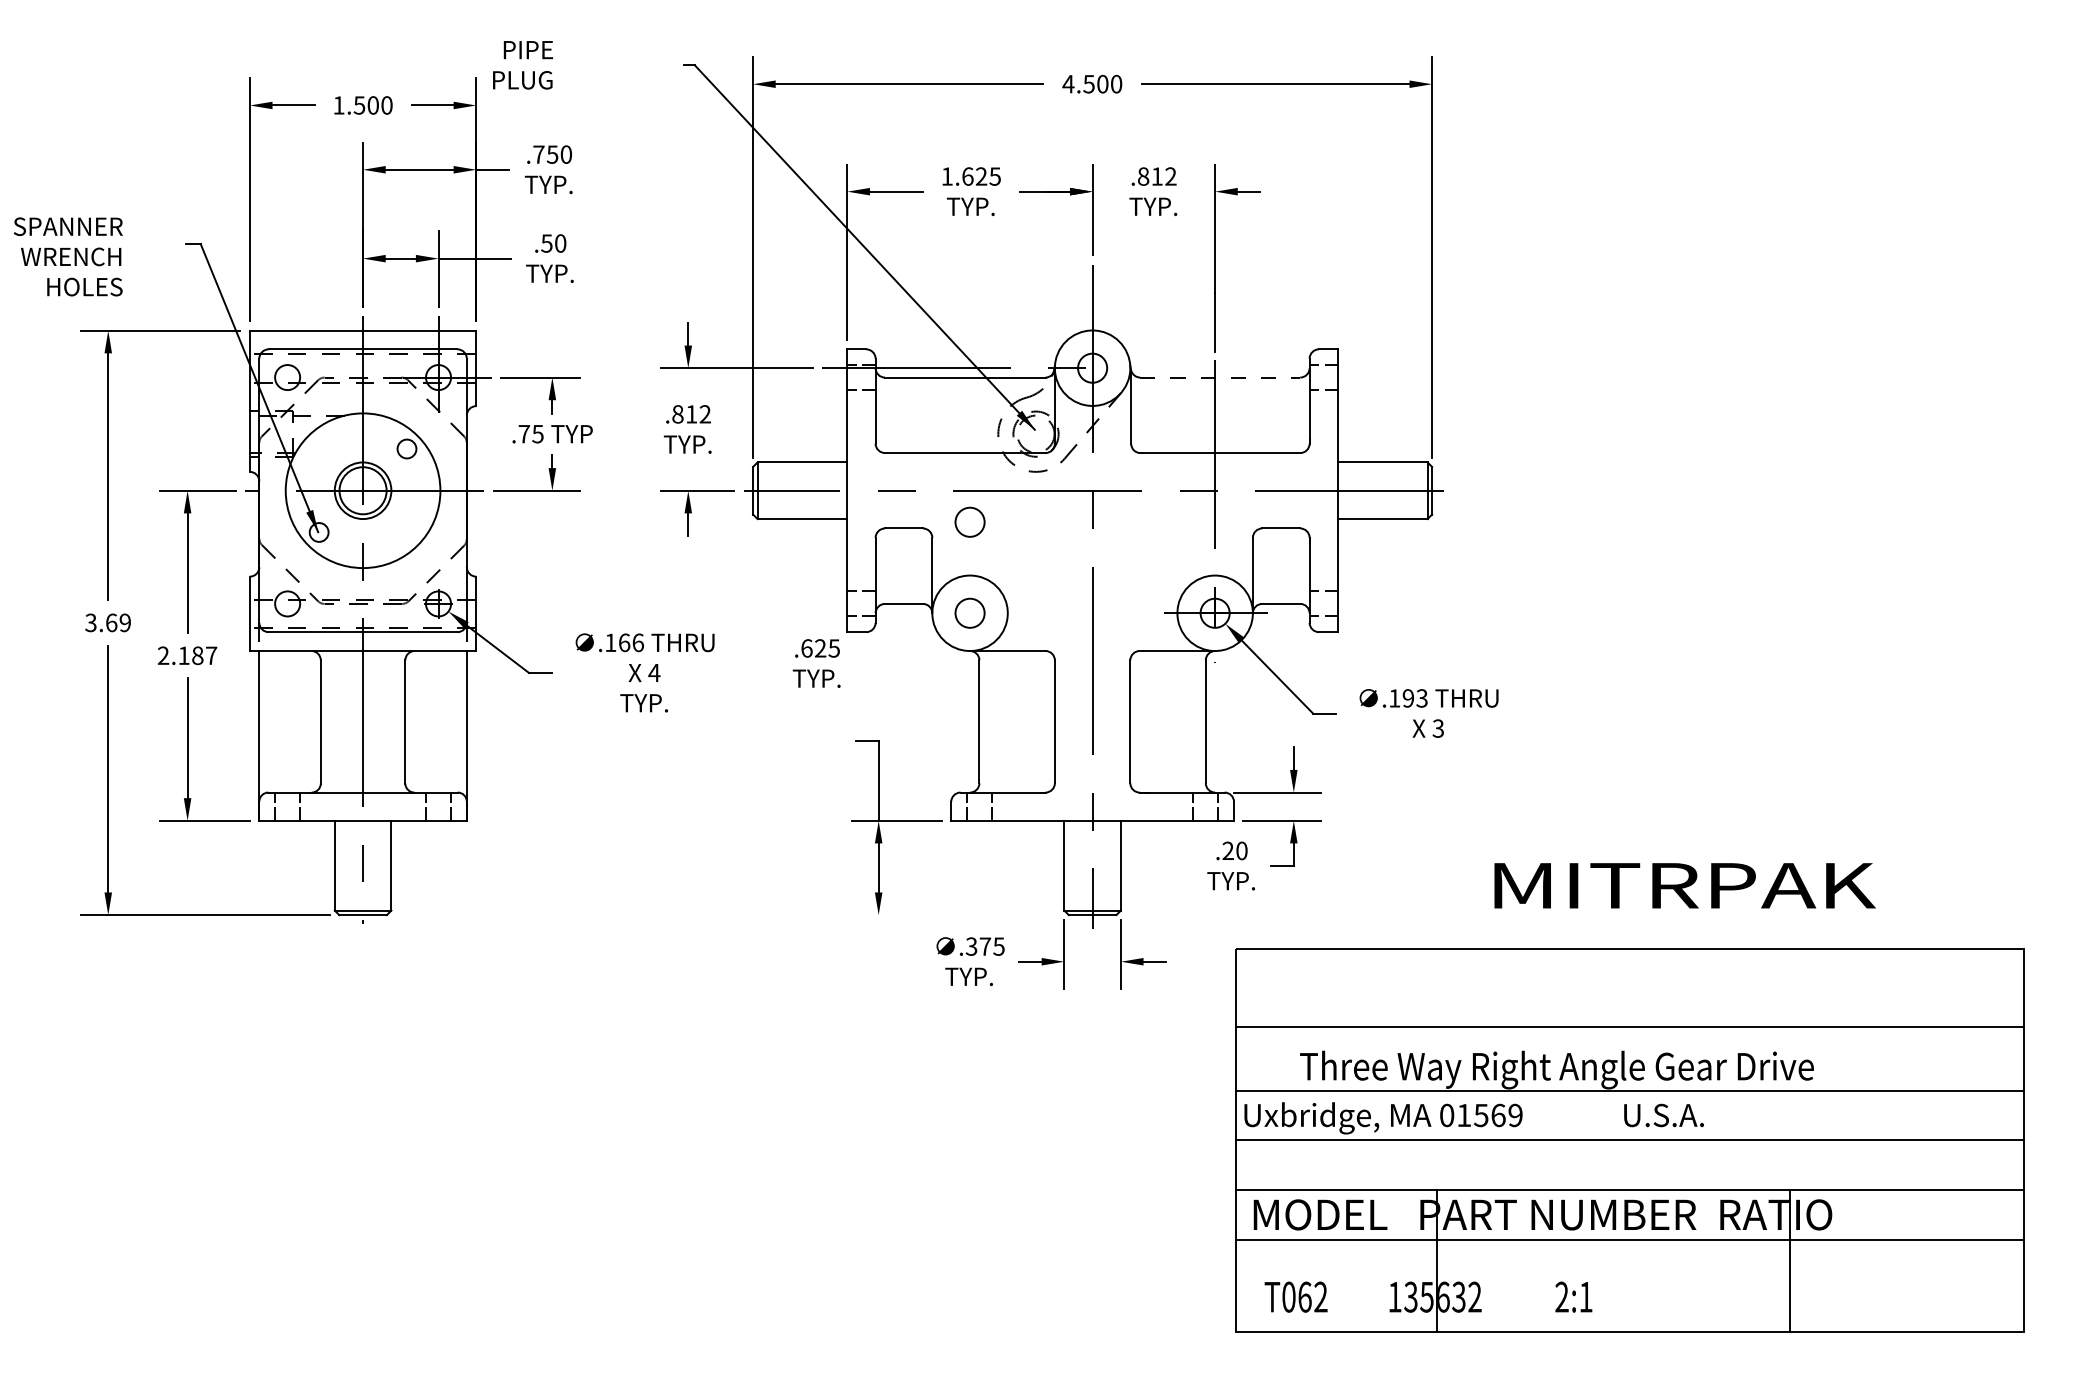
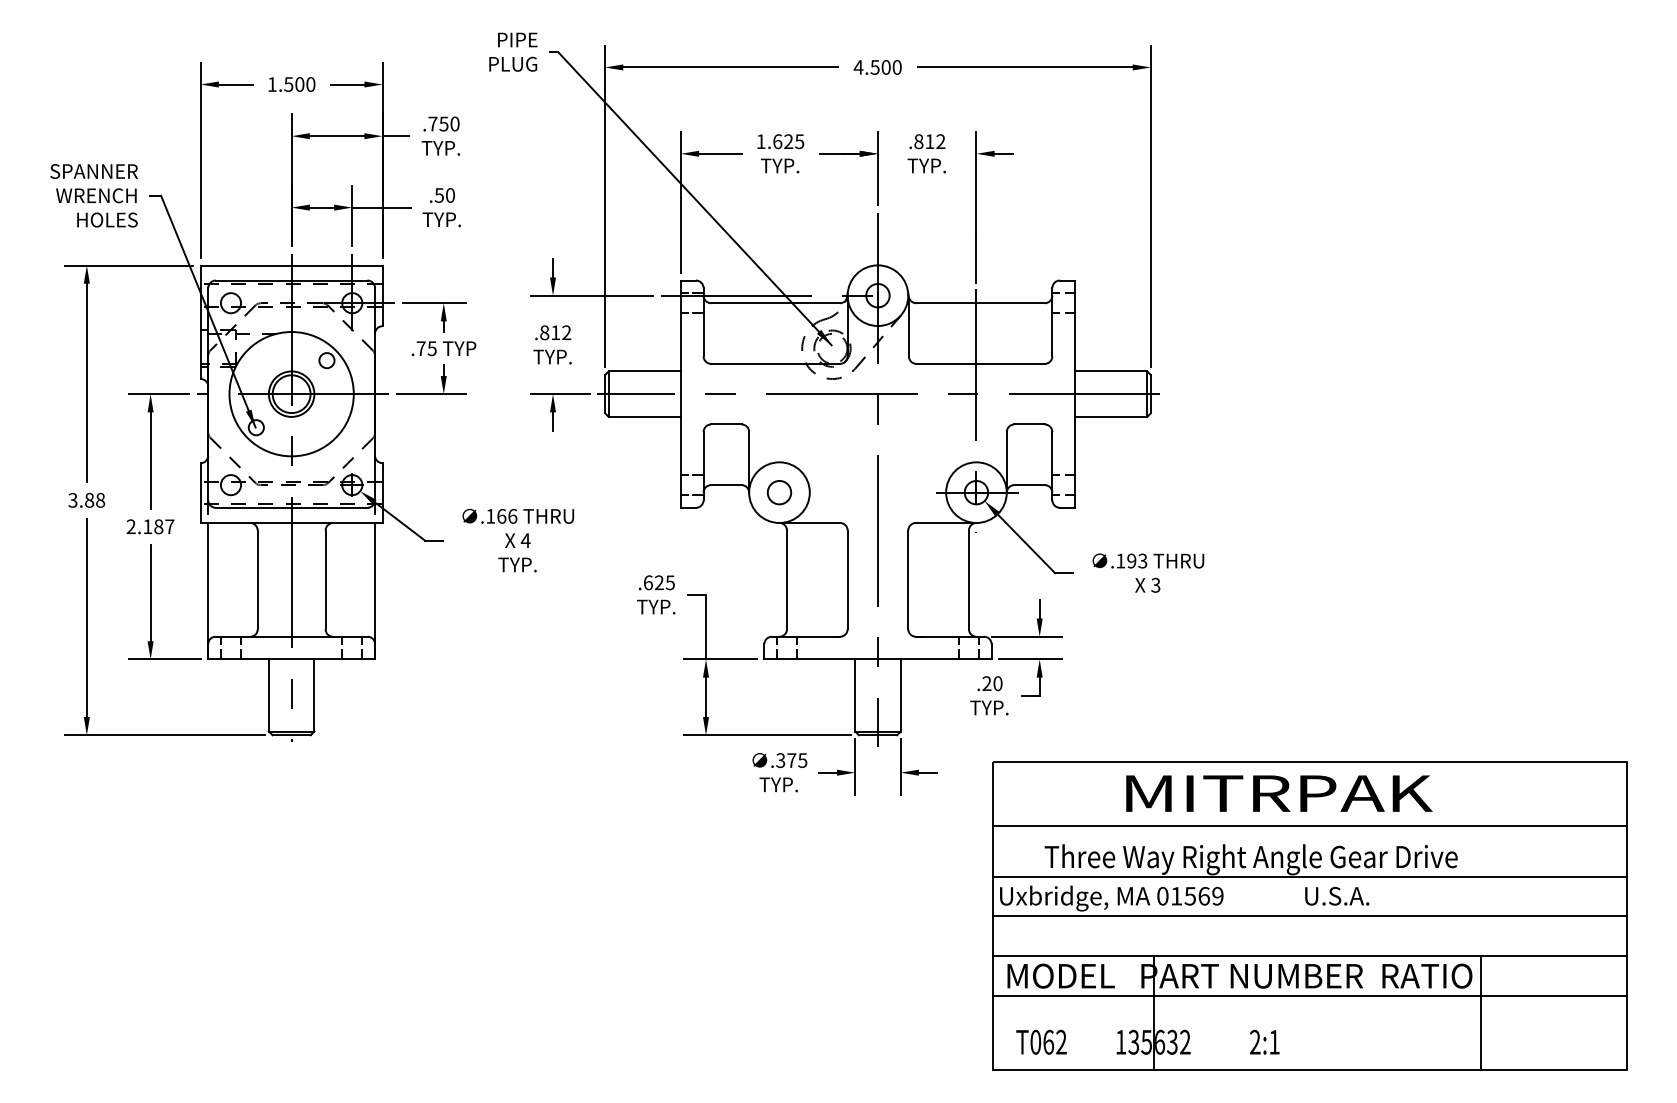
text: (522, 65) -> (513, 52), moved
text: (67, 256) -> (93, 195), moved
line: (1220, 377) -> (980, 303), dashed -> solid
circle: (969, 521) -> (779, 418), removed
text: (118, 622) -> (95, 500), 3.69 -> 3.88
text: (816, 663) -> (656, 594), moved
text: (1684, 885) -> (1278, 793), moved
line: (955, 915) -> (767, 735), added
line: (1790, 1260) -> (1480, 1012), moved

